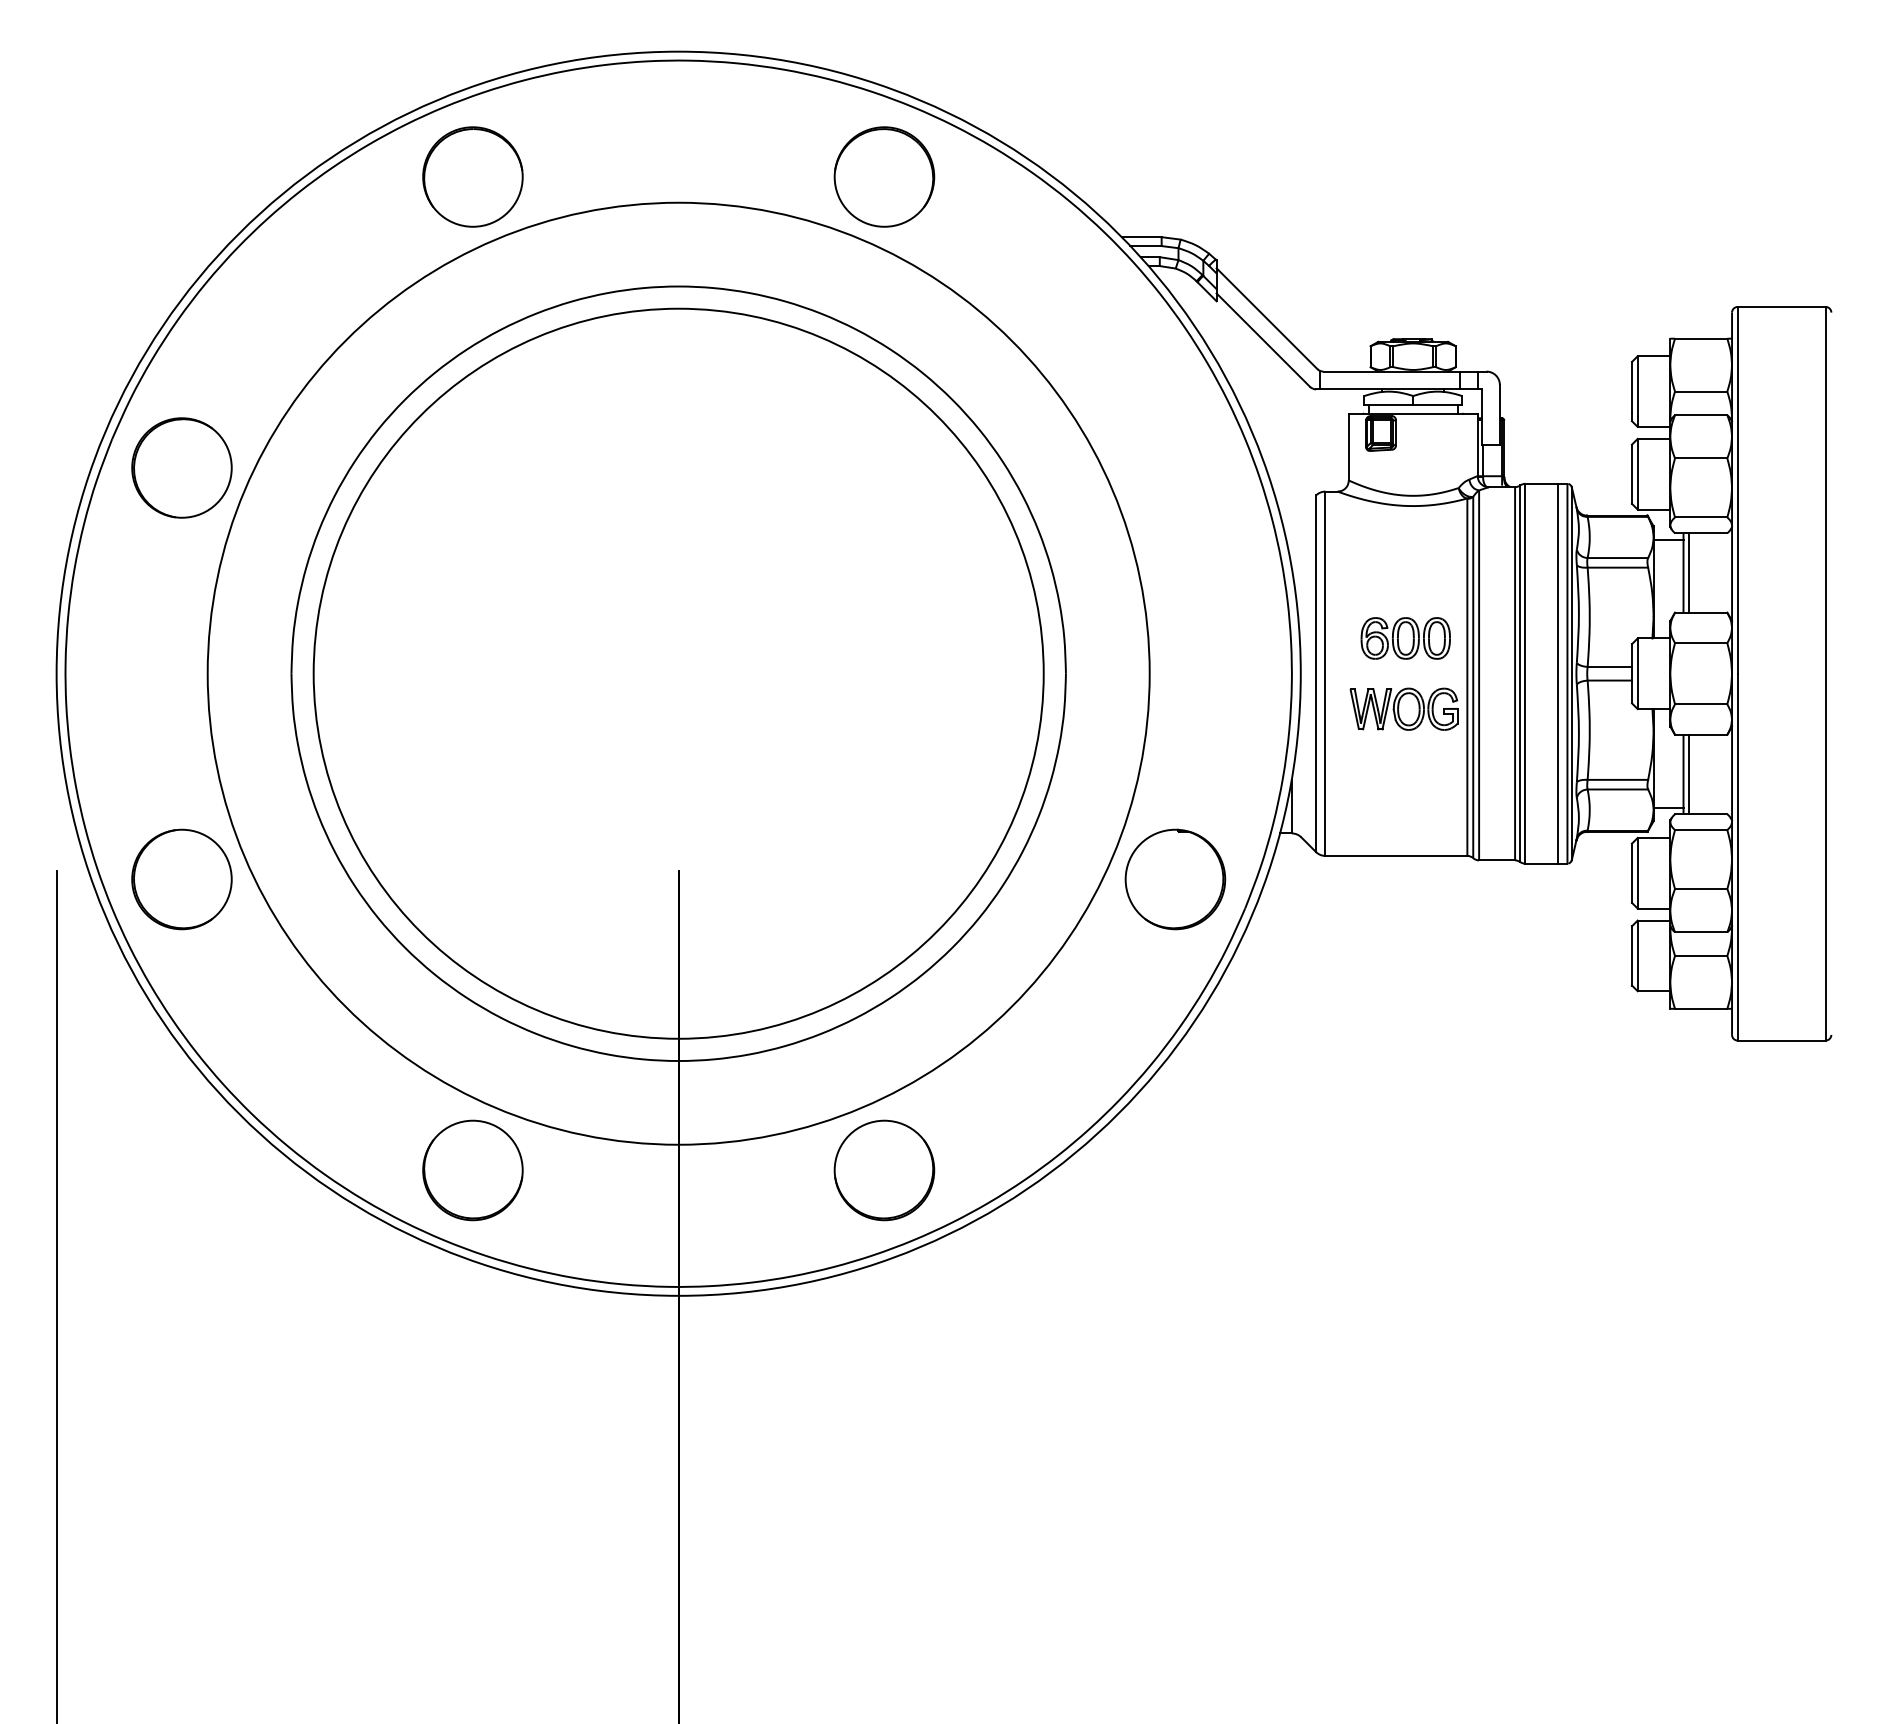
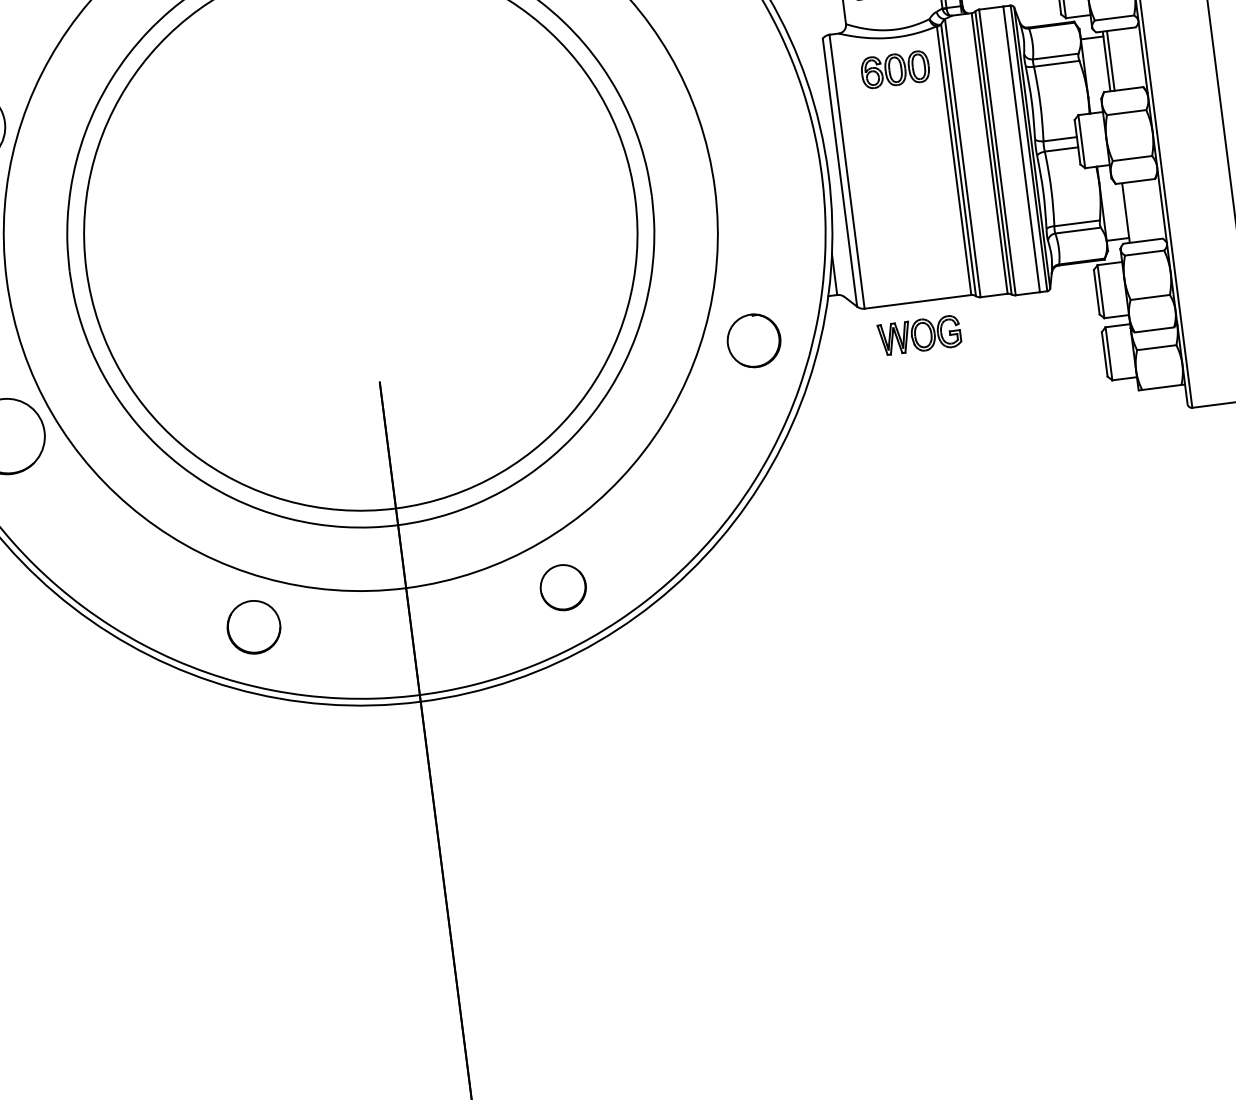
part: (1405, 638) -> (895, 69), moved
part: (1403, 708) -> (919, 335), moved
line: (1689, 774) -> (1130, 212), removed
part: (1175, 879) -> (754, 340), size x0.7
part: (472, 1170) -> (253, 627), size x0.7
part: (884, 1170) -> (563, 587), size x0.6

